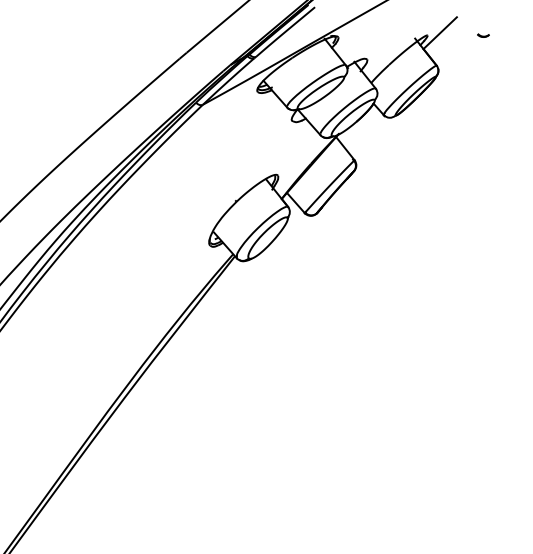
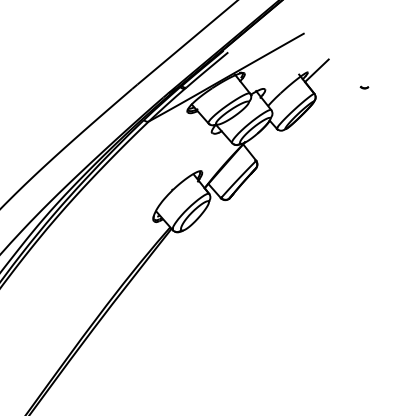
part: (483, 35) -> (364, 87), moved

